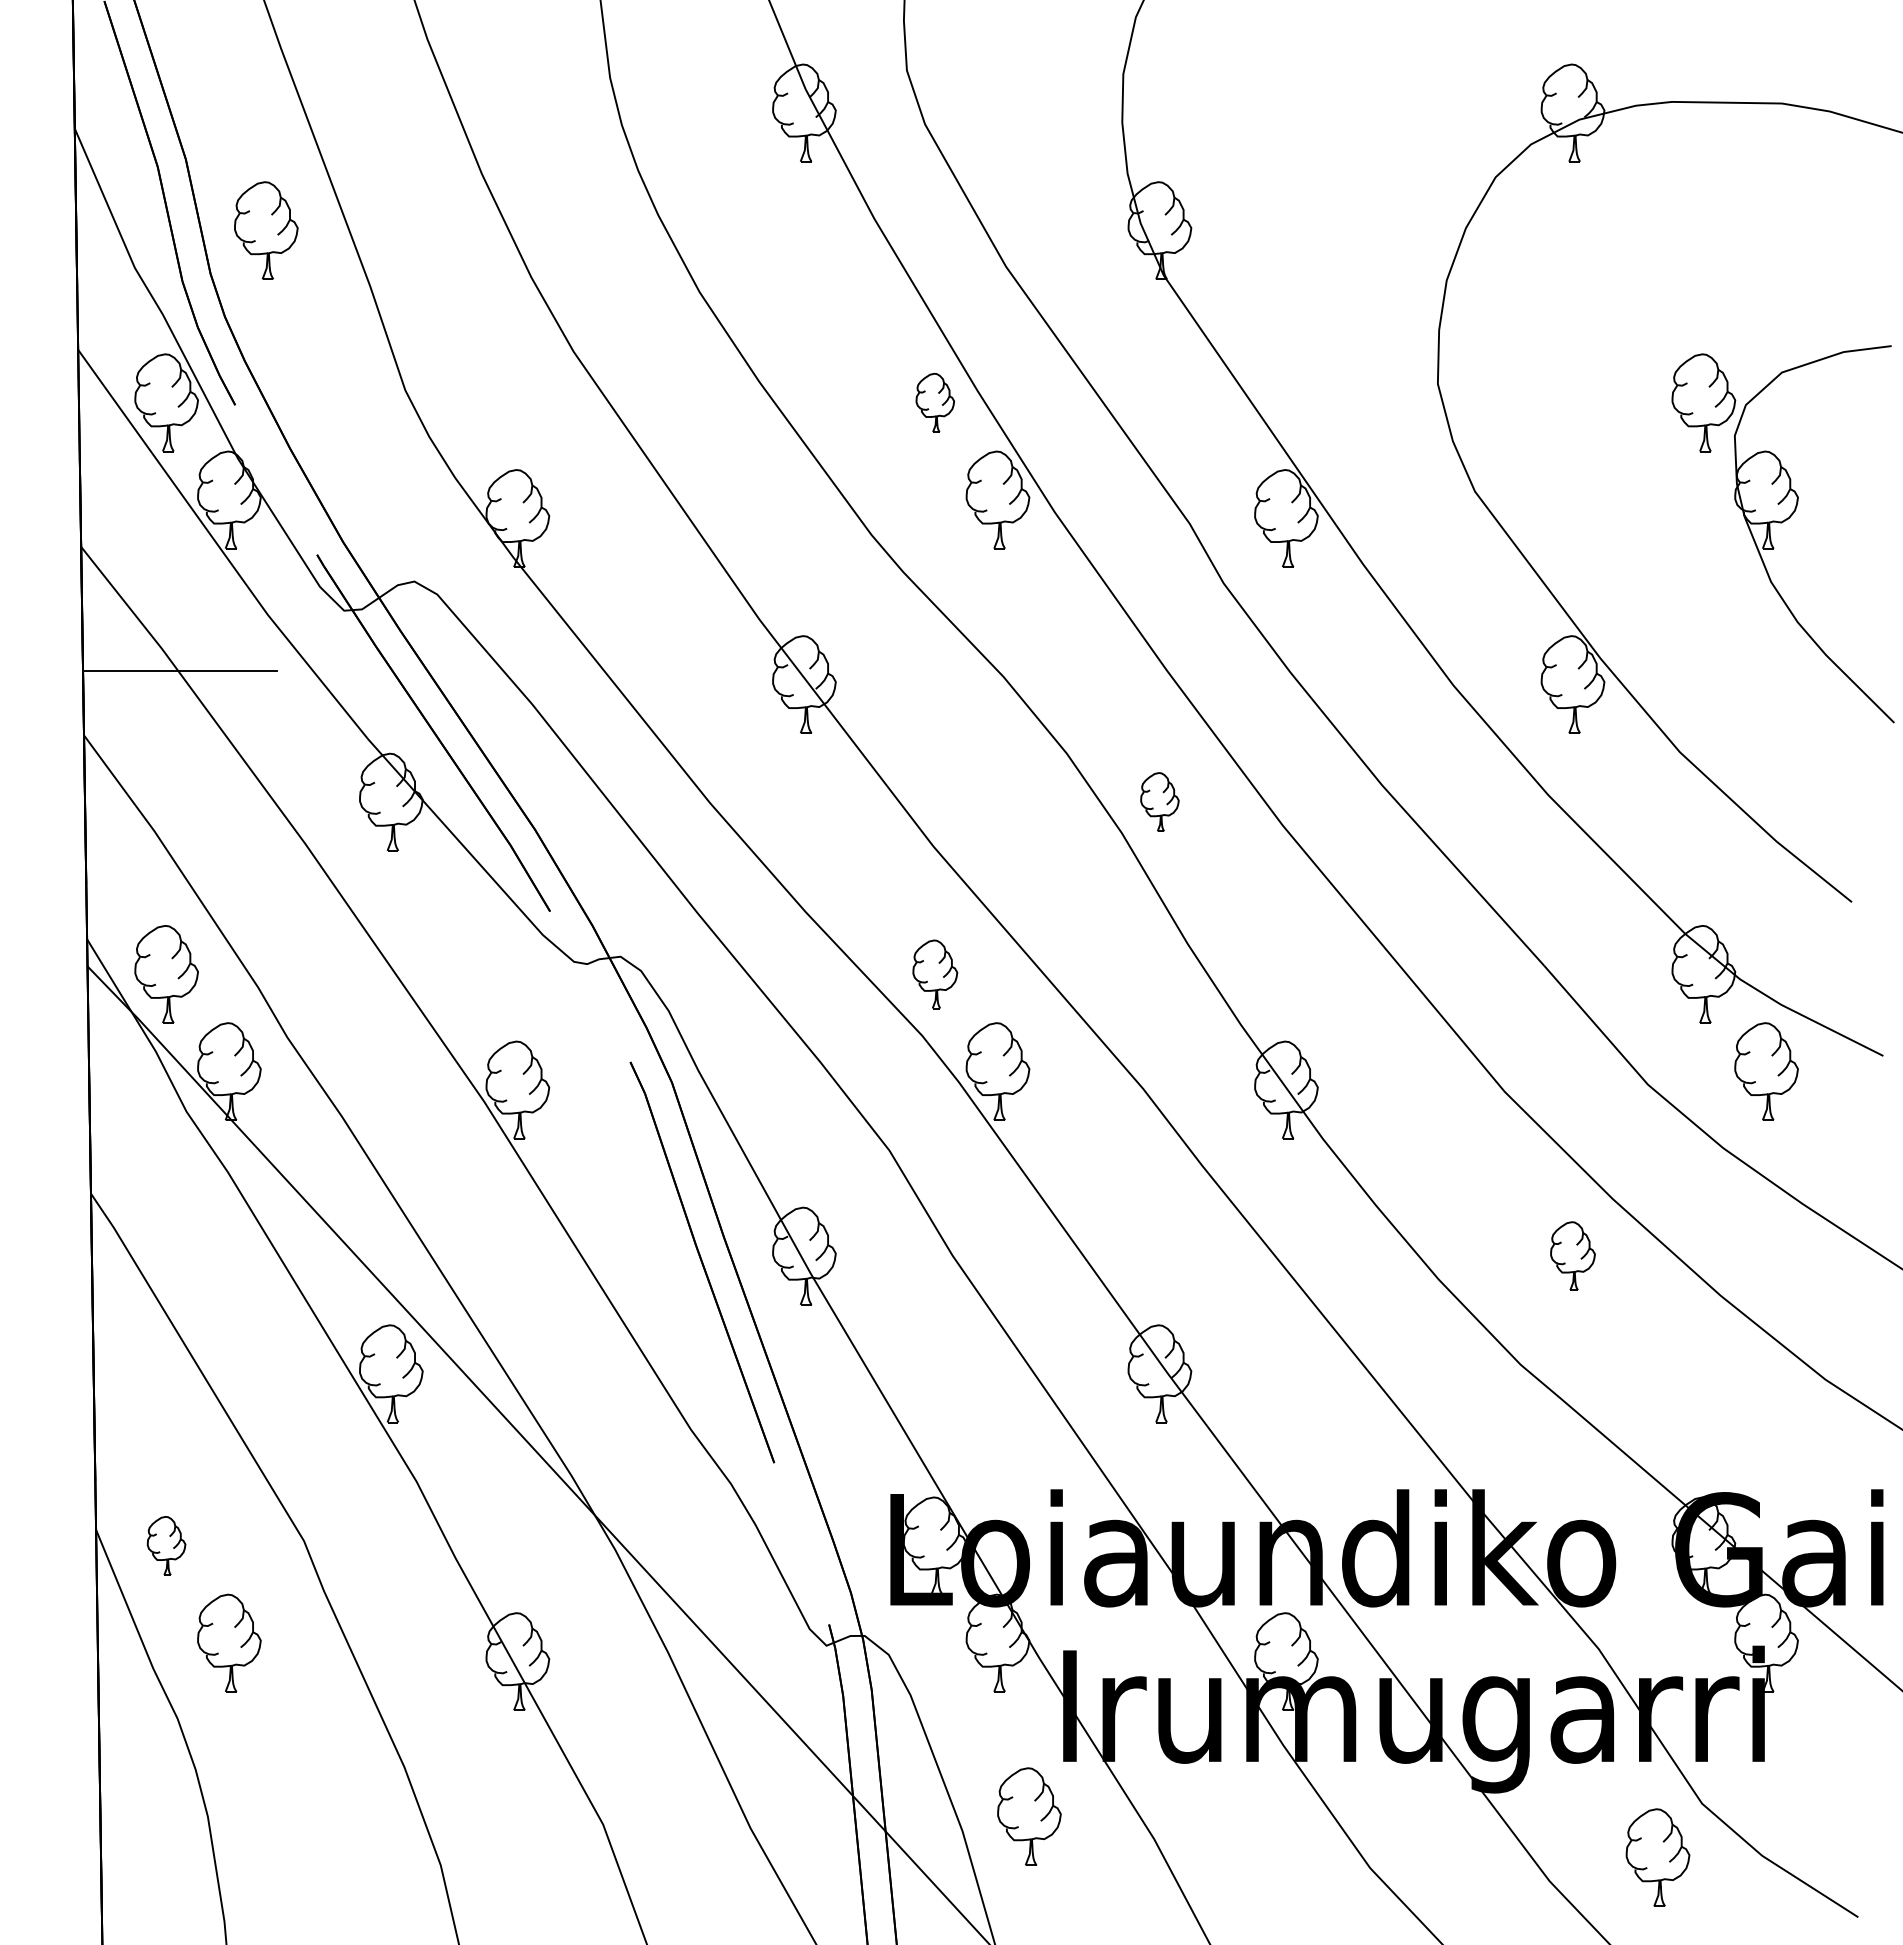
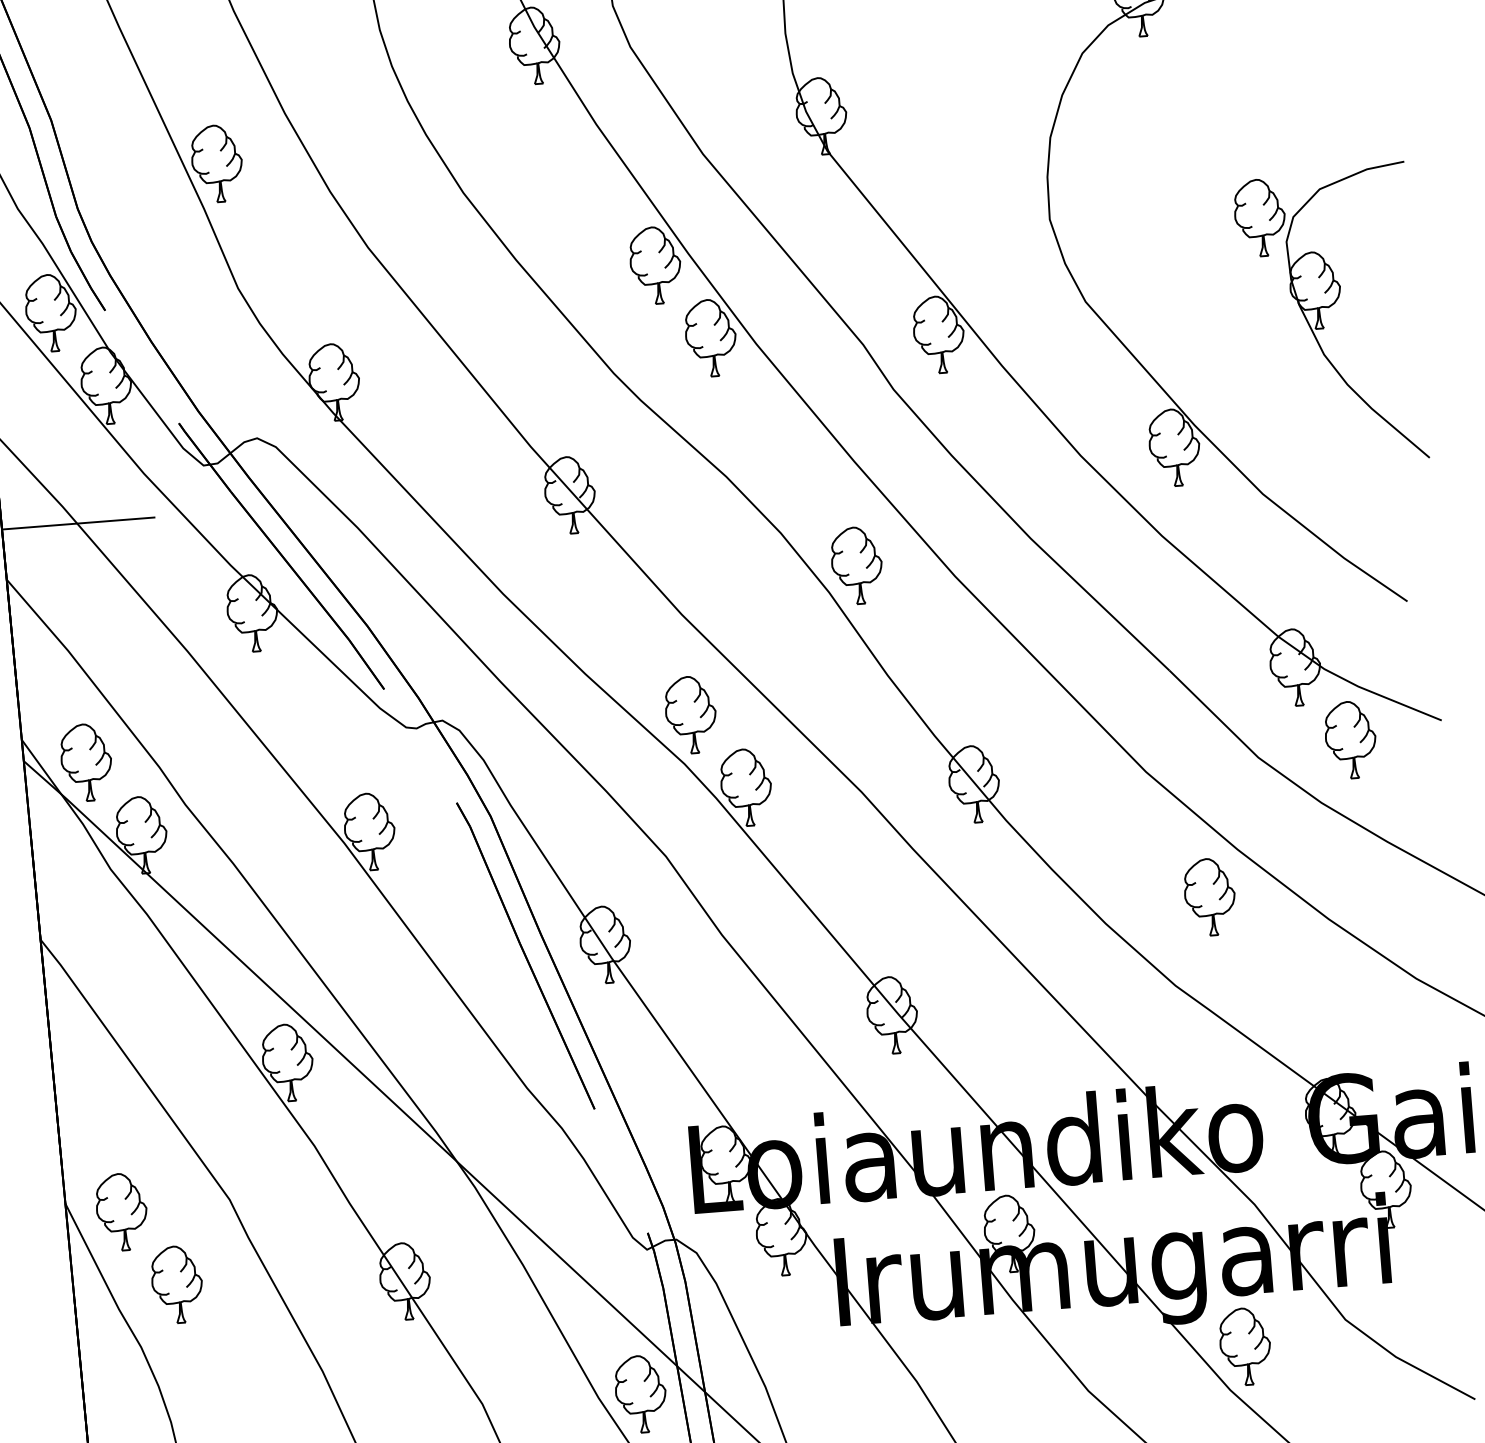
part: (266, 230) -> (217, 163), moved
part: (935, 402) -> (655, 265), size x1.67
part: (1159, 801) -> (856, 565), size x1.67
part: (935, 974) -> (691, 715), size x1.43
part: (1572, 1255) -> (1209, 896), size x1.43
part: (166, 1545) -> (121, 1211), size x1.67
part: (1029, 1816) -> (641, 1394), moved
part: (1657, 1857) -> (1245, 1346), moved

